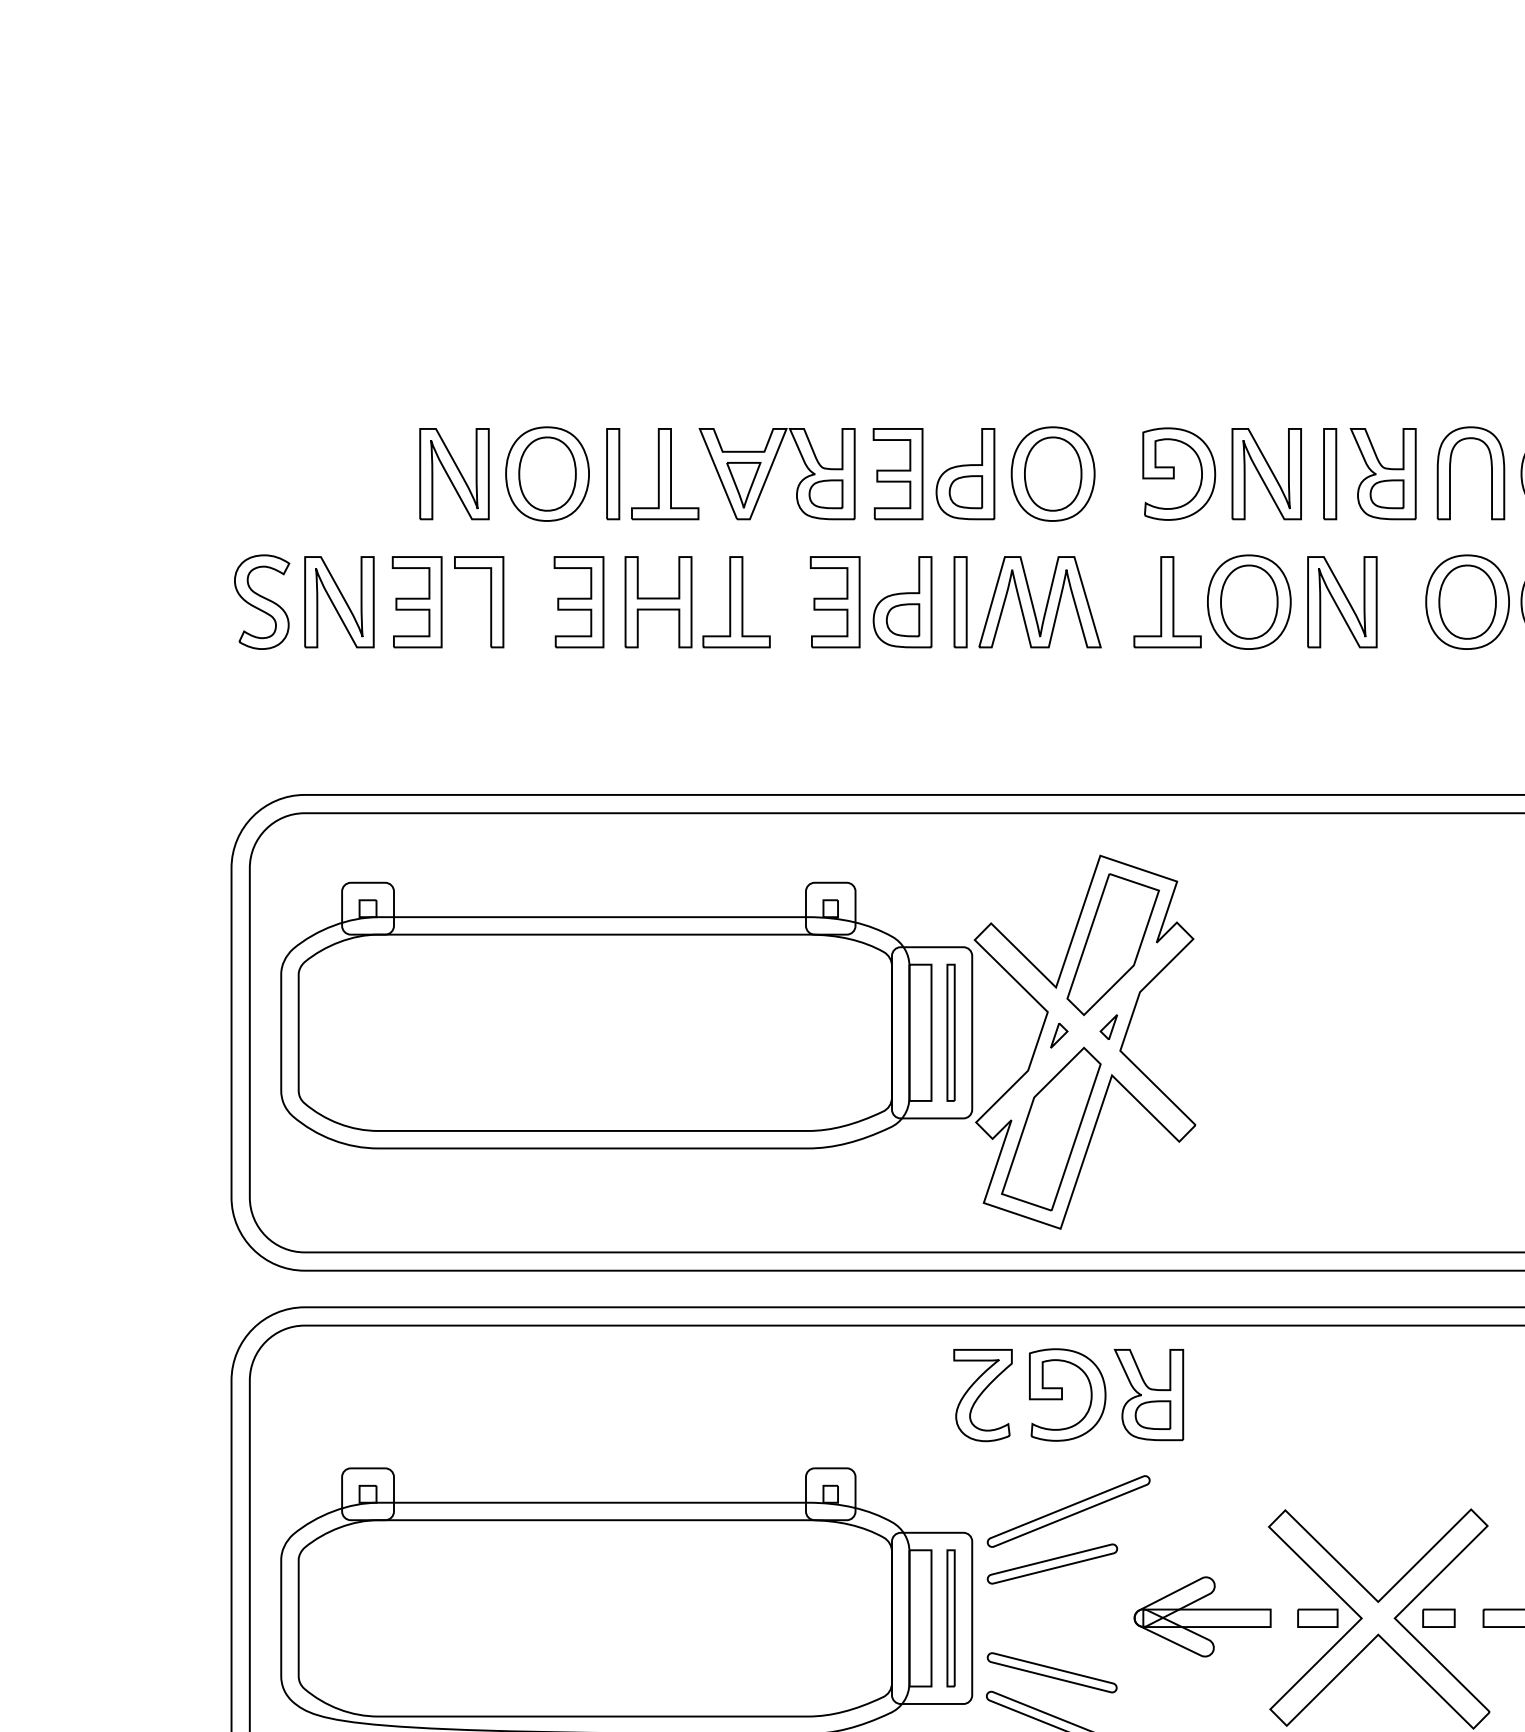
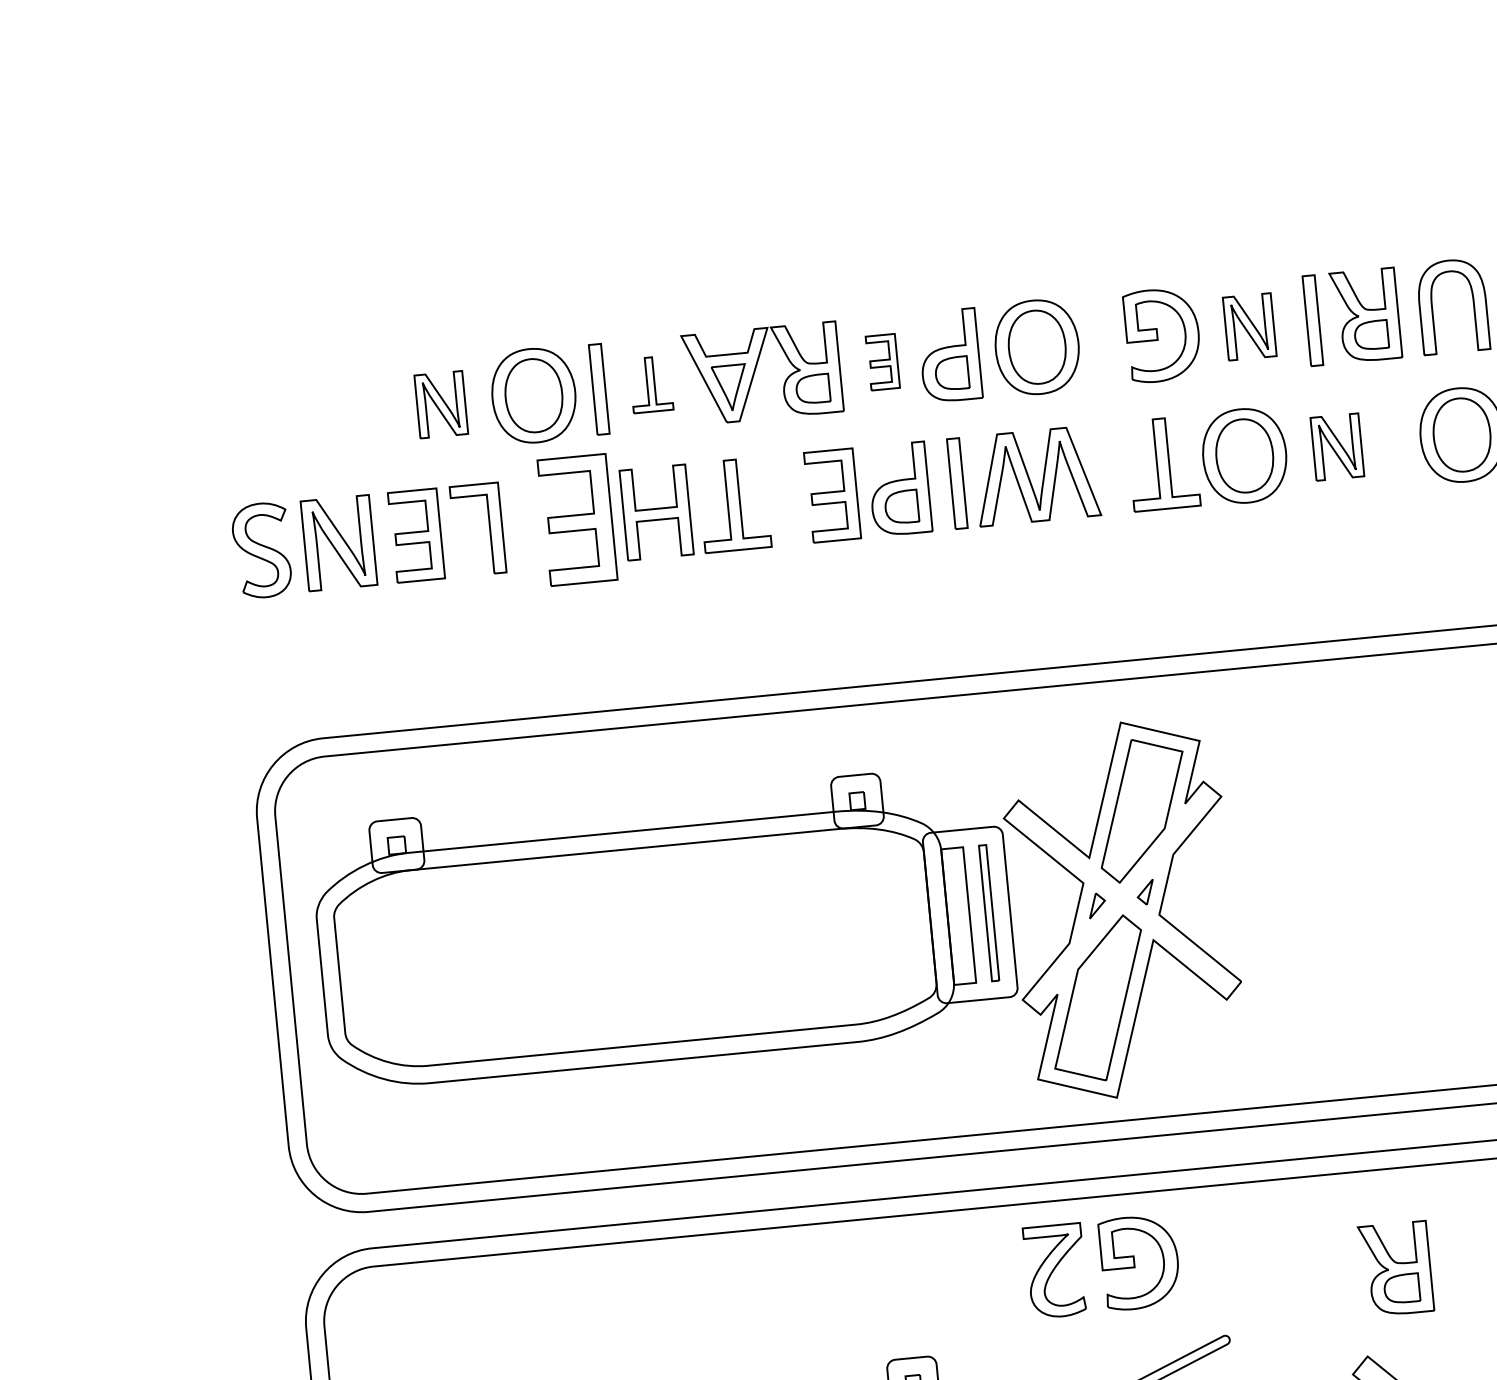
part: (454, 474) -> (441, 405), size x0.7
part: (665, 474) -> (651, 384), size x0.6
part: (897, 474) -> (882, 362), size x0.6
part: (1266, 474) -> (1249, 327), size x0.7
part: (578, 602) -> (577, 520), size x1.4
part: (1342, 602) -> (1337, 447), size x0.7
part: (1148, 1395) -> (1395, 1269), moved

